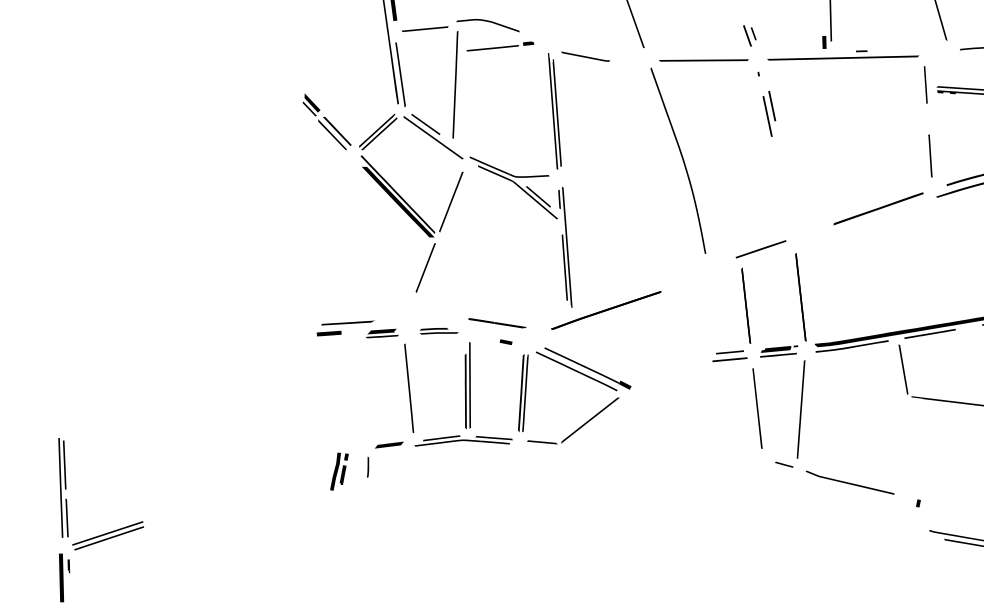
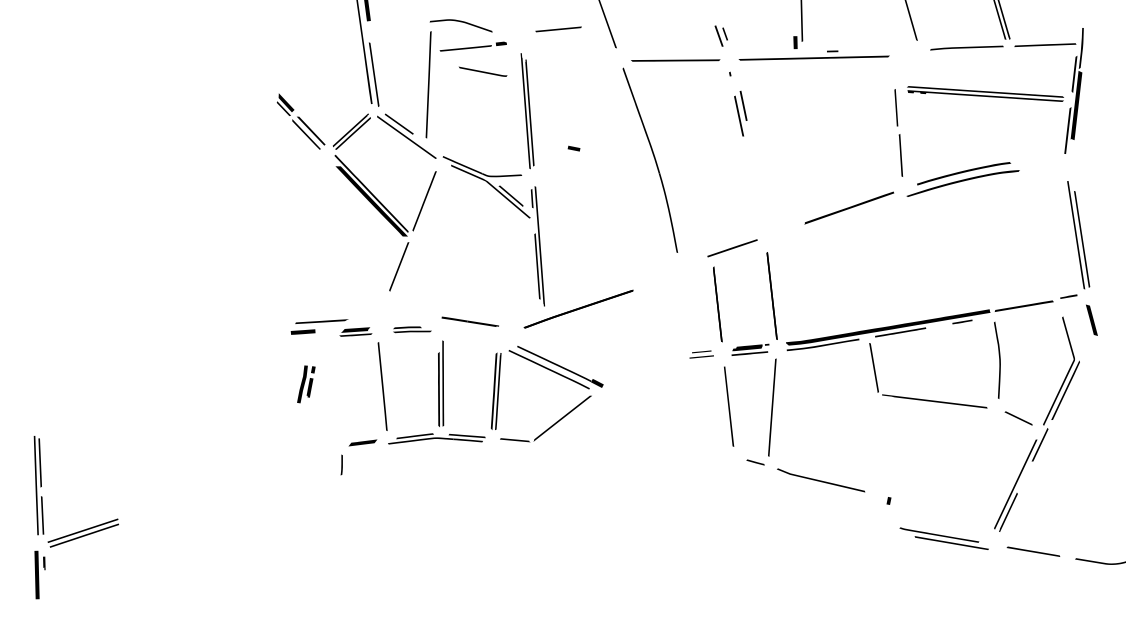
line: (425, 29) -> (558, 29), moved
line: (585, 56) -> (482, 71), moved
line: (925, 84) -> (896, 107), moved
part: (505, 342) -> (573, 148), moved
part: (729, 356) -> (701, 354), size x0.7
part: (339, 471) -> (306, 384), moved

